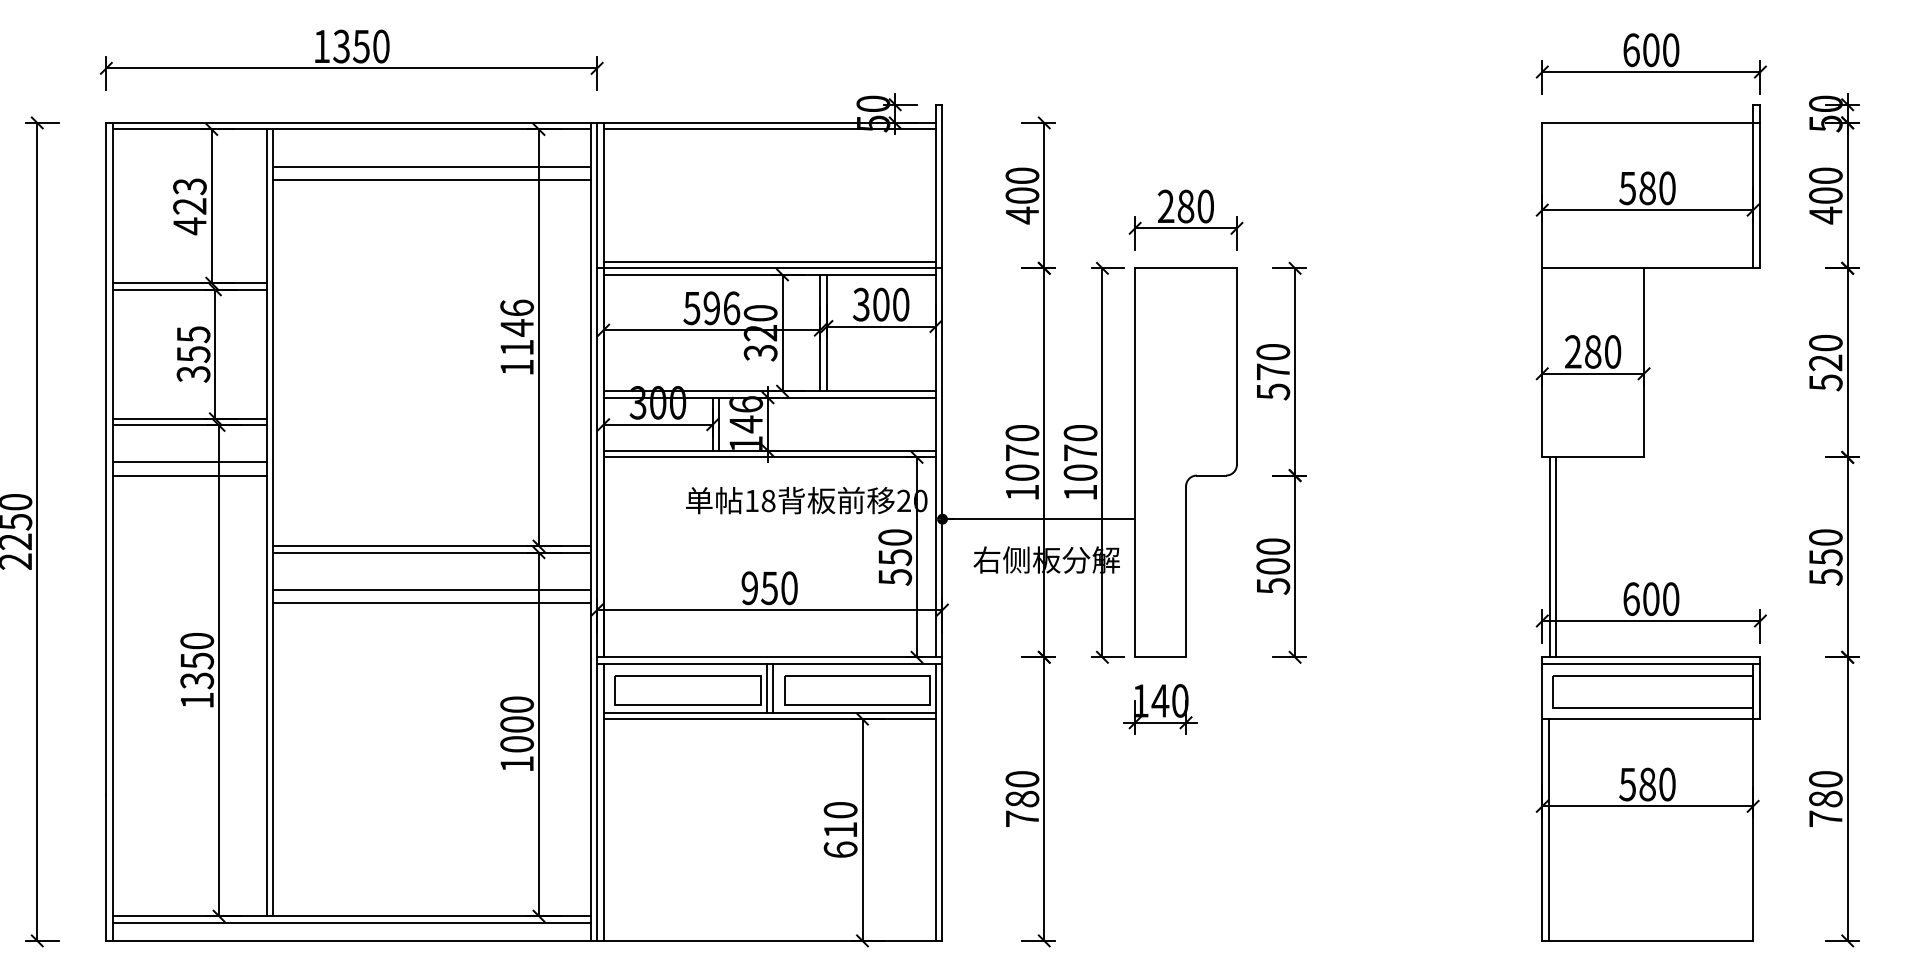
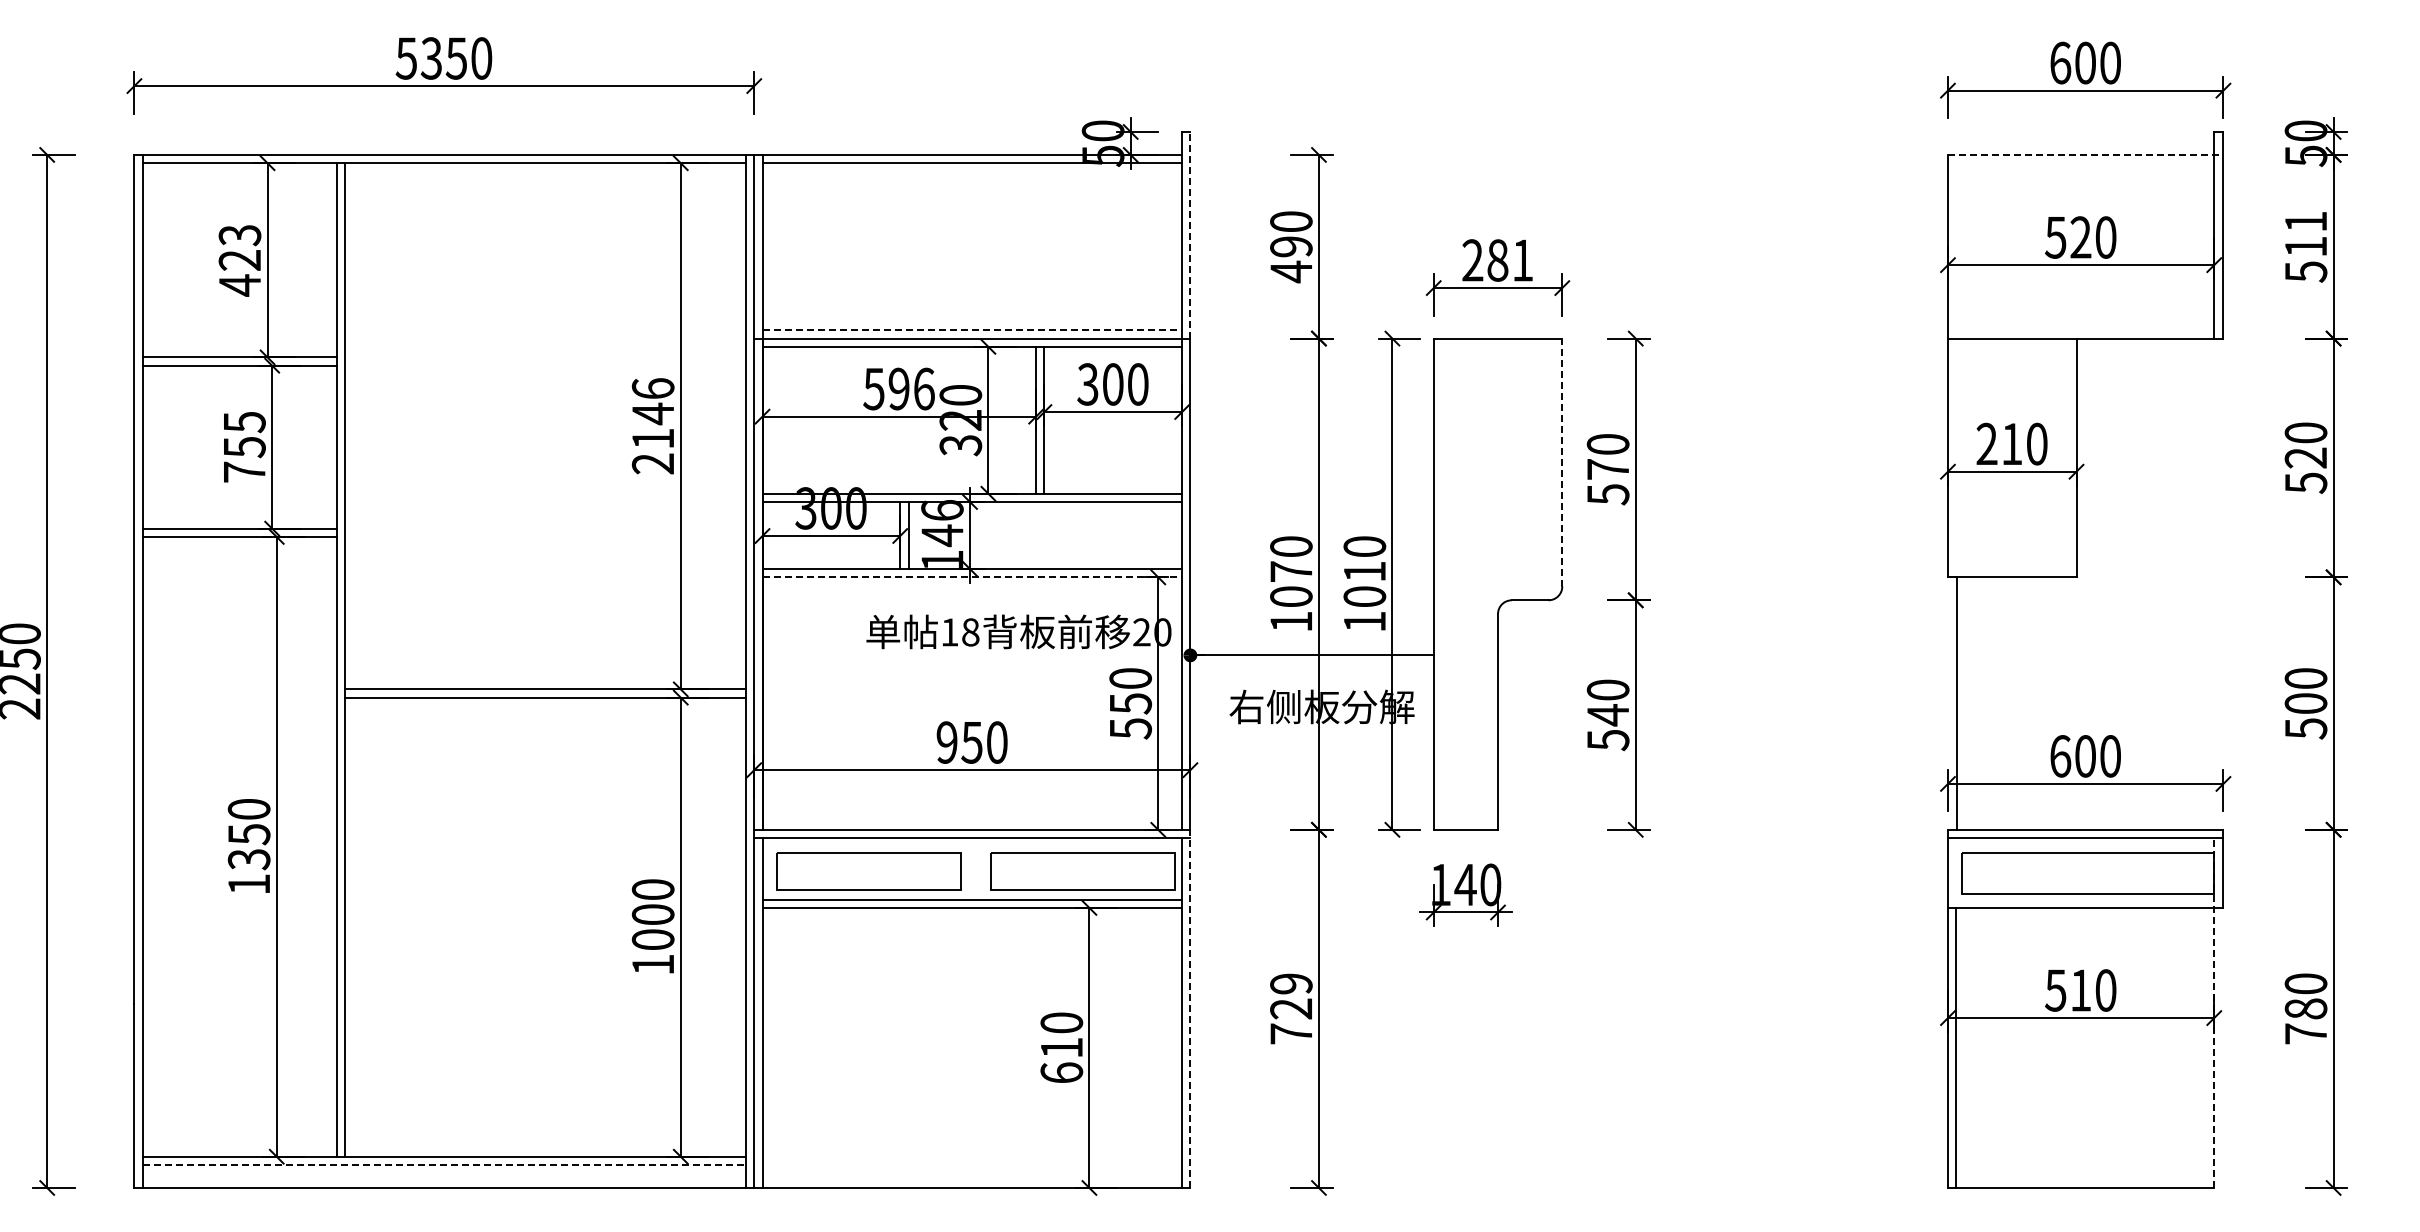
text: (320, 46) -> (405, 58), 1350 -> 5350
line: (1651, 122) -> (2085, 154), solid -> dashed
line: (431, 166) -> (545, 210), removed
line: (431, 179) -> (545, 226), removed
line: (942, 185) -> (1190, 234), solid -> dashed
text: (1647, 188) -> (2080, 237), 580 -> 520
text: (1022, 195) -> (1291, 246), 400 -> 490
text: (1825, 196) -> (2305, 247), 400 -> 511
text: (1205, 206) -> (1522, 260), 280 -> 281
line: (769, 261) -> (972, 330), solid -> dashed
text: (1592, 352) -> (2011, 444), 280 -> 210
line: (1237, 366) -> (1562, 462), solid -> dashed
text: (516, 367) -> (652, 463), 1146 -> 2146
text: (193, 374) -> (244, 472), 355 -> 755
text: (1080, 452) -> (1364, 571), 1070 -> 1010
line: (769, 457) -> (972, 577), solid -> dashed
line: (189, 462) -> (239, 583), removed
line: (189, 475) -> (239, 600), removed
line: (1556, 557) -> (1965, 703), removed
text: (1825, 557) -> (2305, 703), 550 -> 500
text: (1272, 566) -> (1607, 715), 500 -> 540
line: (431, 589) -> (545, 744), removed
line: (431, 602) -> (545, 760), removed
line: (766, 687) -> (968, 868), removed
line: (773, 687) -> (976, 868), removed
text: (1647, 784) -> (2080, 990), 580 -> 510
text: (1022, 789) -> (1291, 996), 780 -> 729
line: (942, 798) -> (1190, 1008), solid -> dashed
line: (1753, 802) -> (2214, 1013), solid -> dashed
line: (351, 923) -> (444, 1165), solid -> dashed

